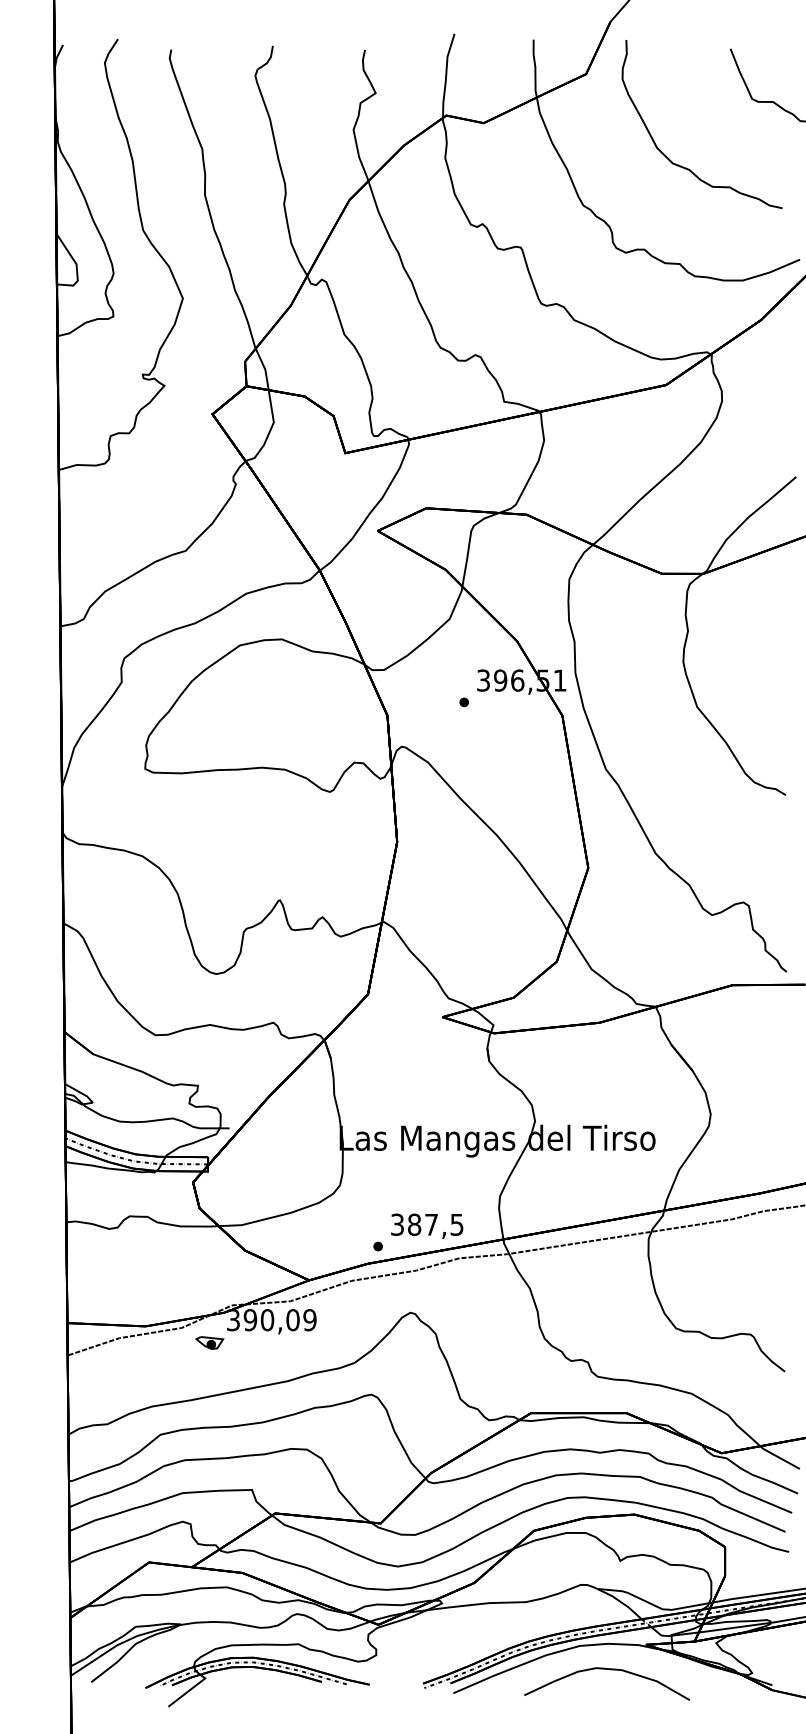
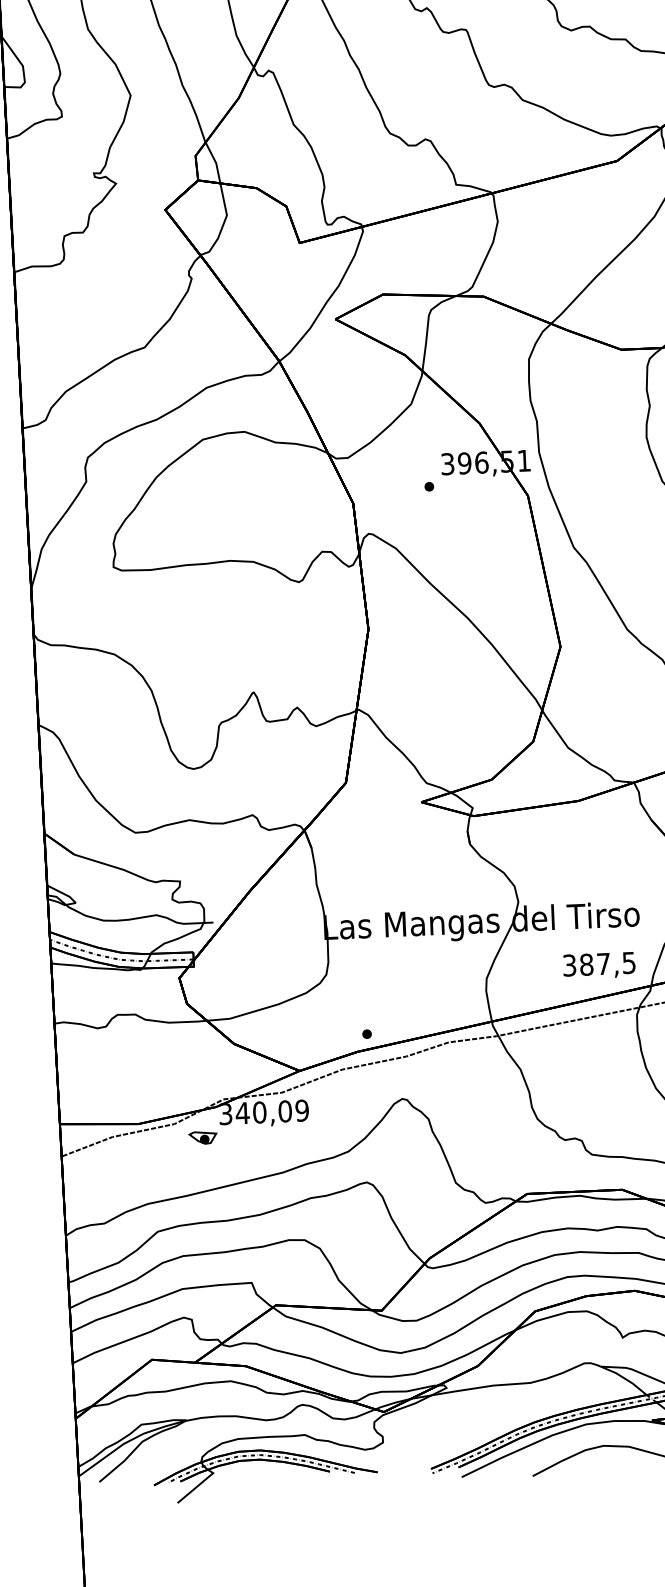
text: (427, 1225) -> (599, 964), moved
text: (250, 1320) -> (242, 1113), 390,09 -> 340,09

